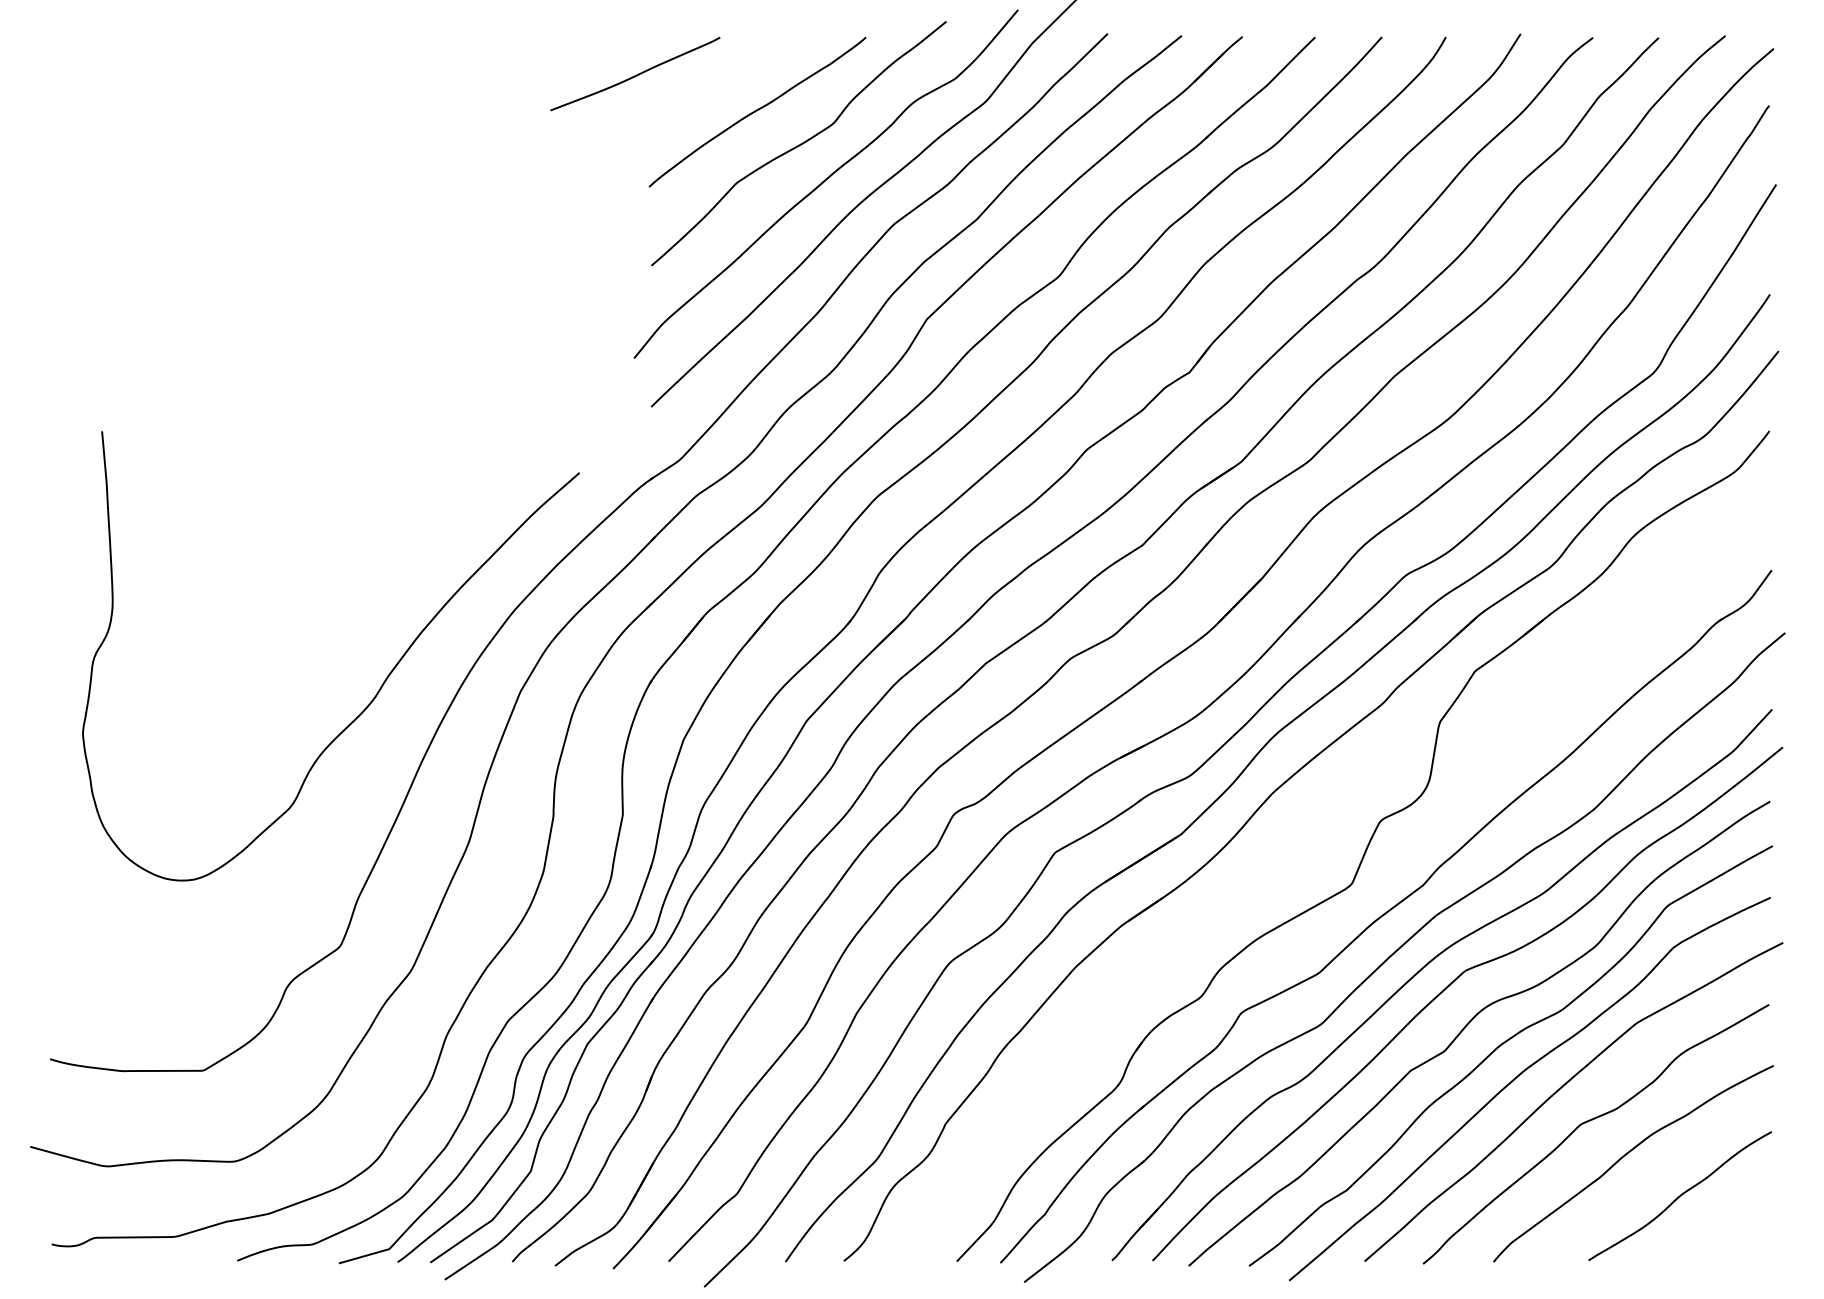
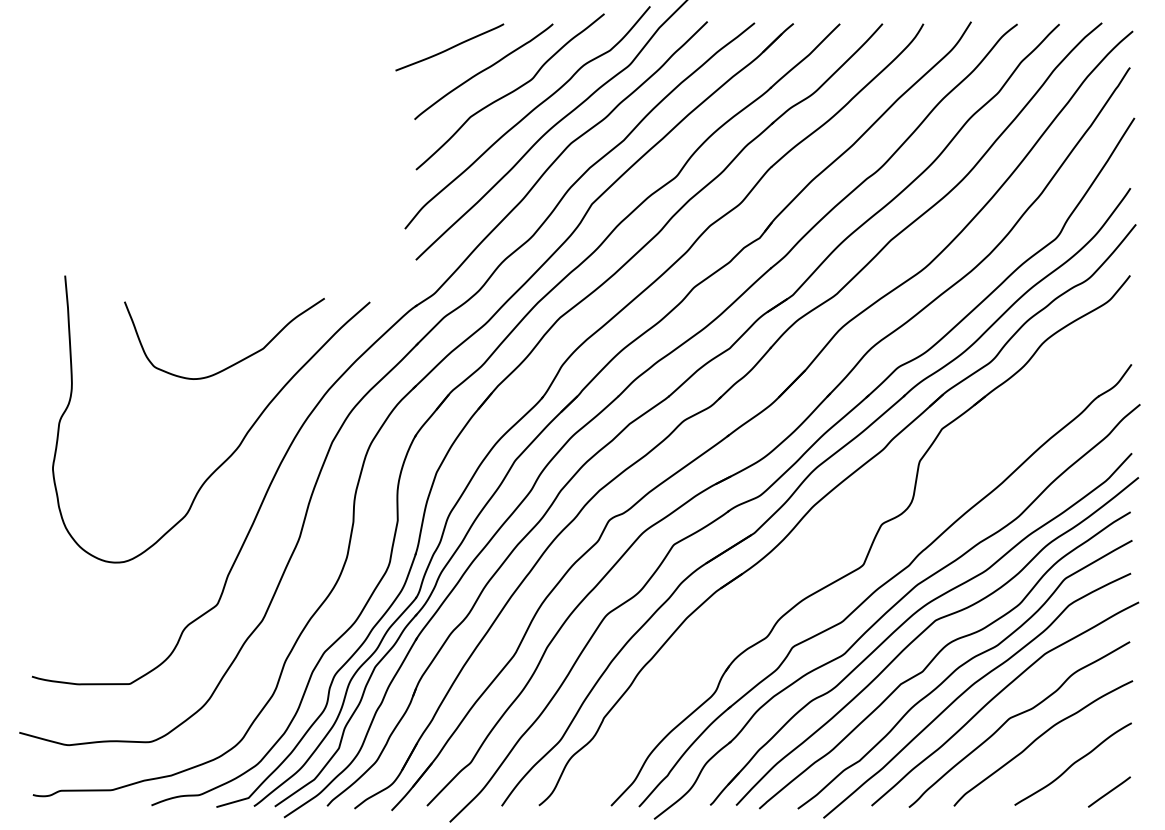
curve: (634, 74) -> (449, 47), moved
curve: (368, 567) -> (235, 362), added
line: (1737, 1238) -> (1109, 791), added

